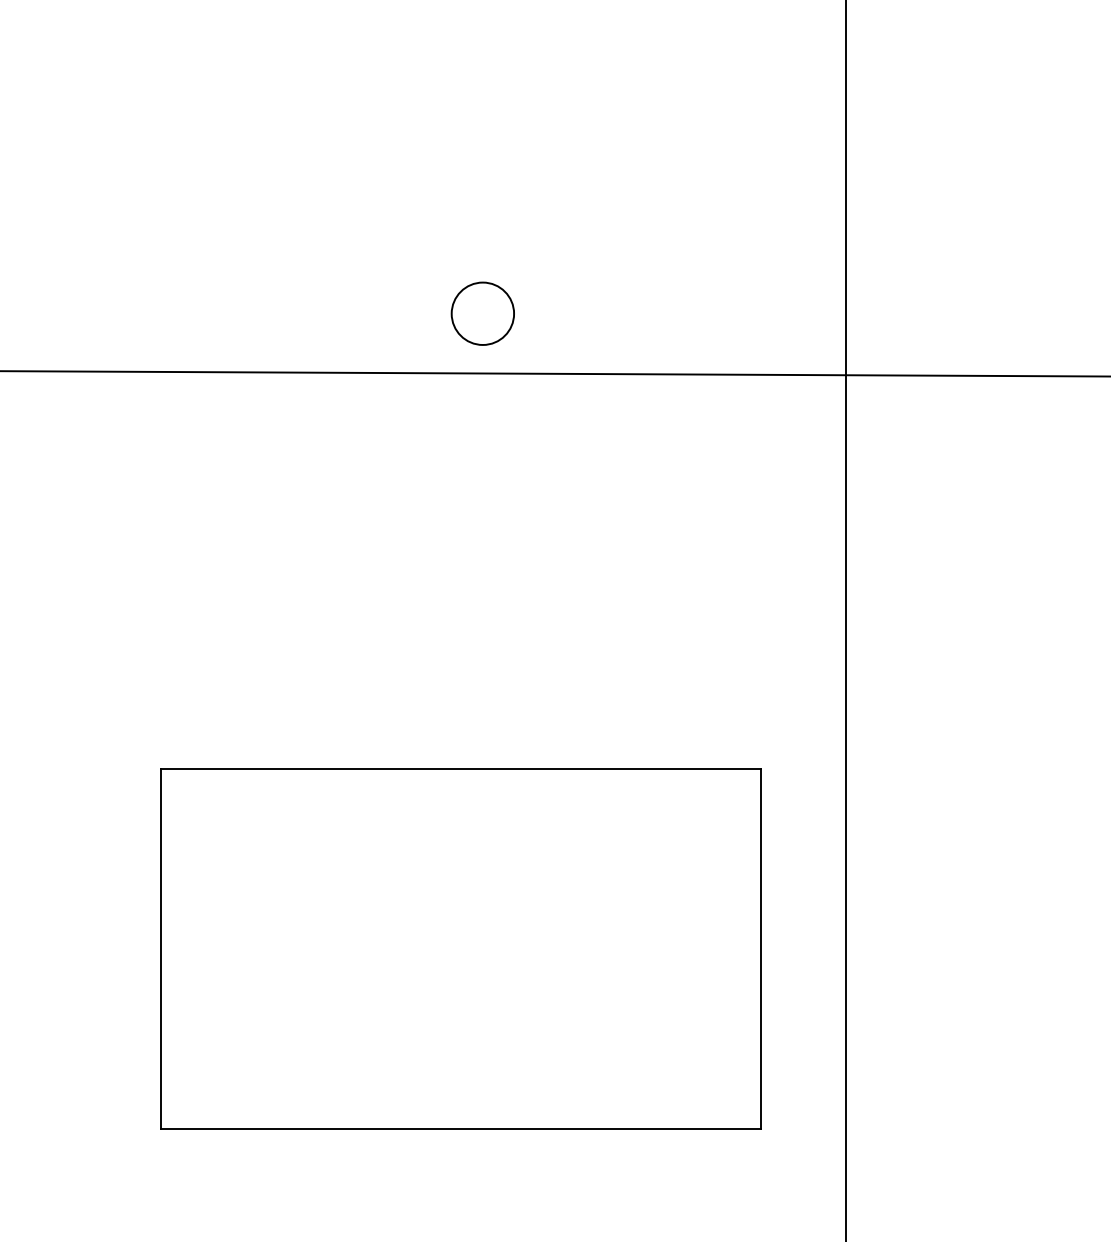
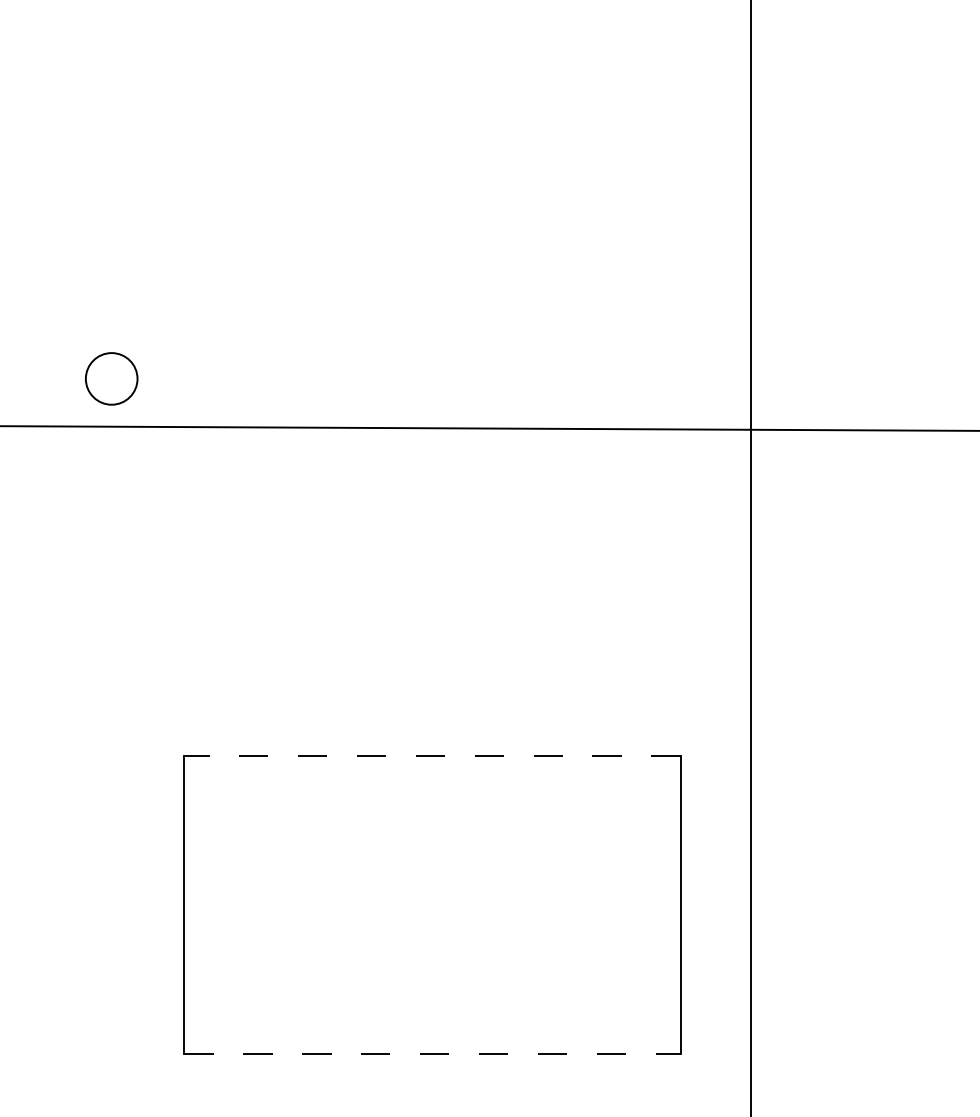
circle: (482, 313) -> (111, 378), moved
line: (460, 768) -> (432, 755), solid -> dashed
line: (462, 1128) -> (433, 1053), solid -> dashed

